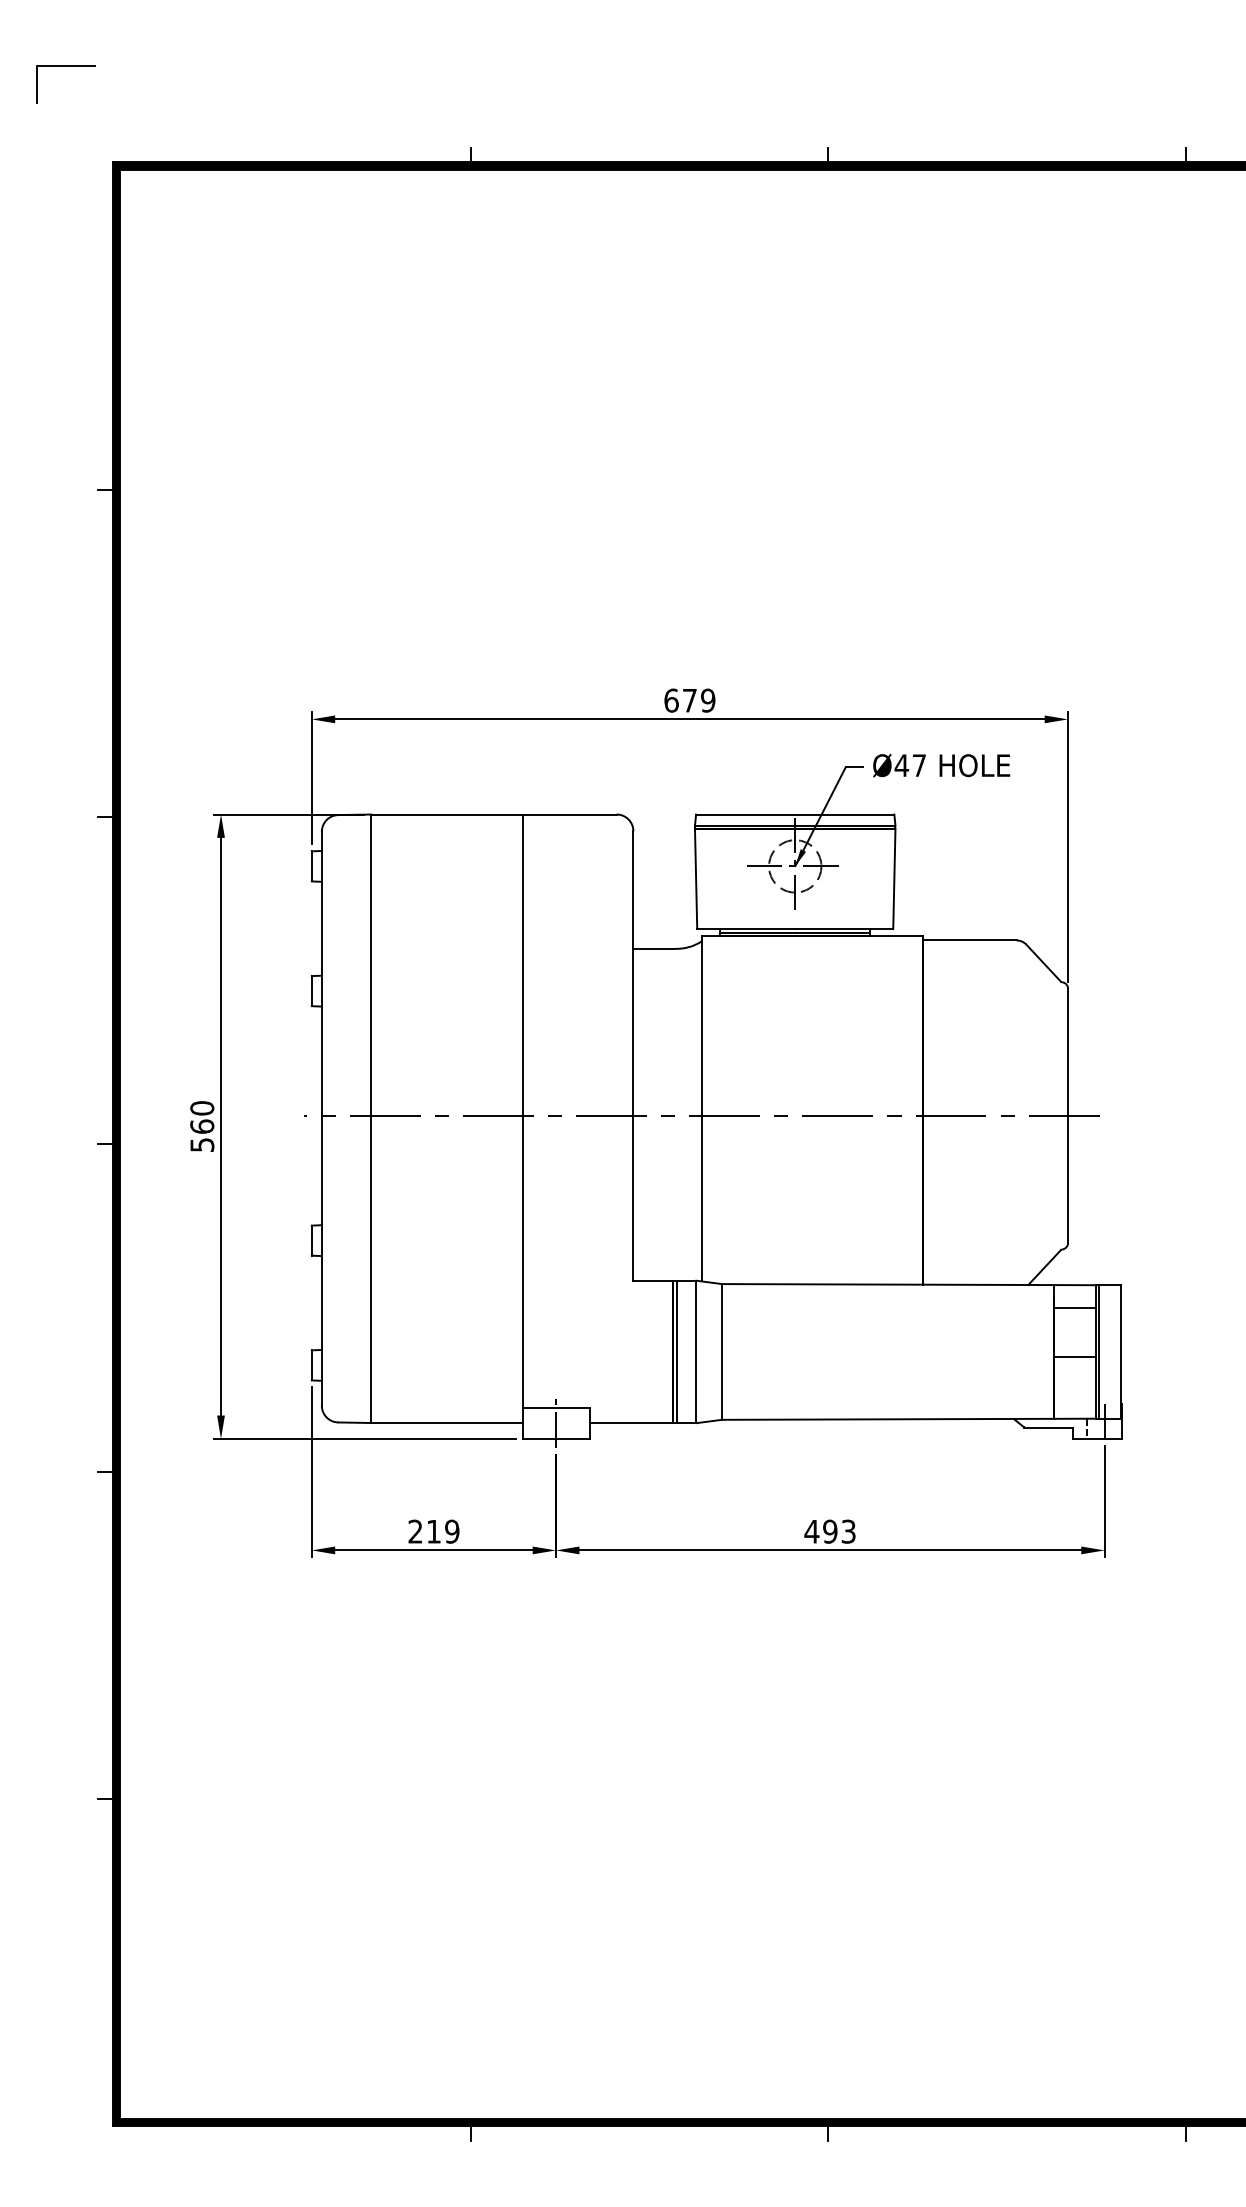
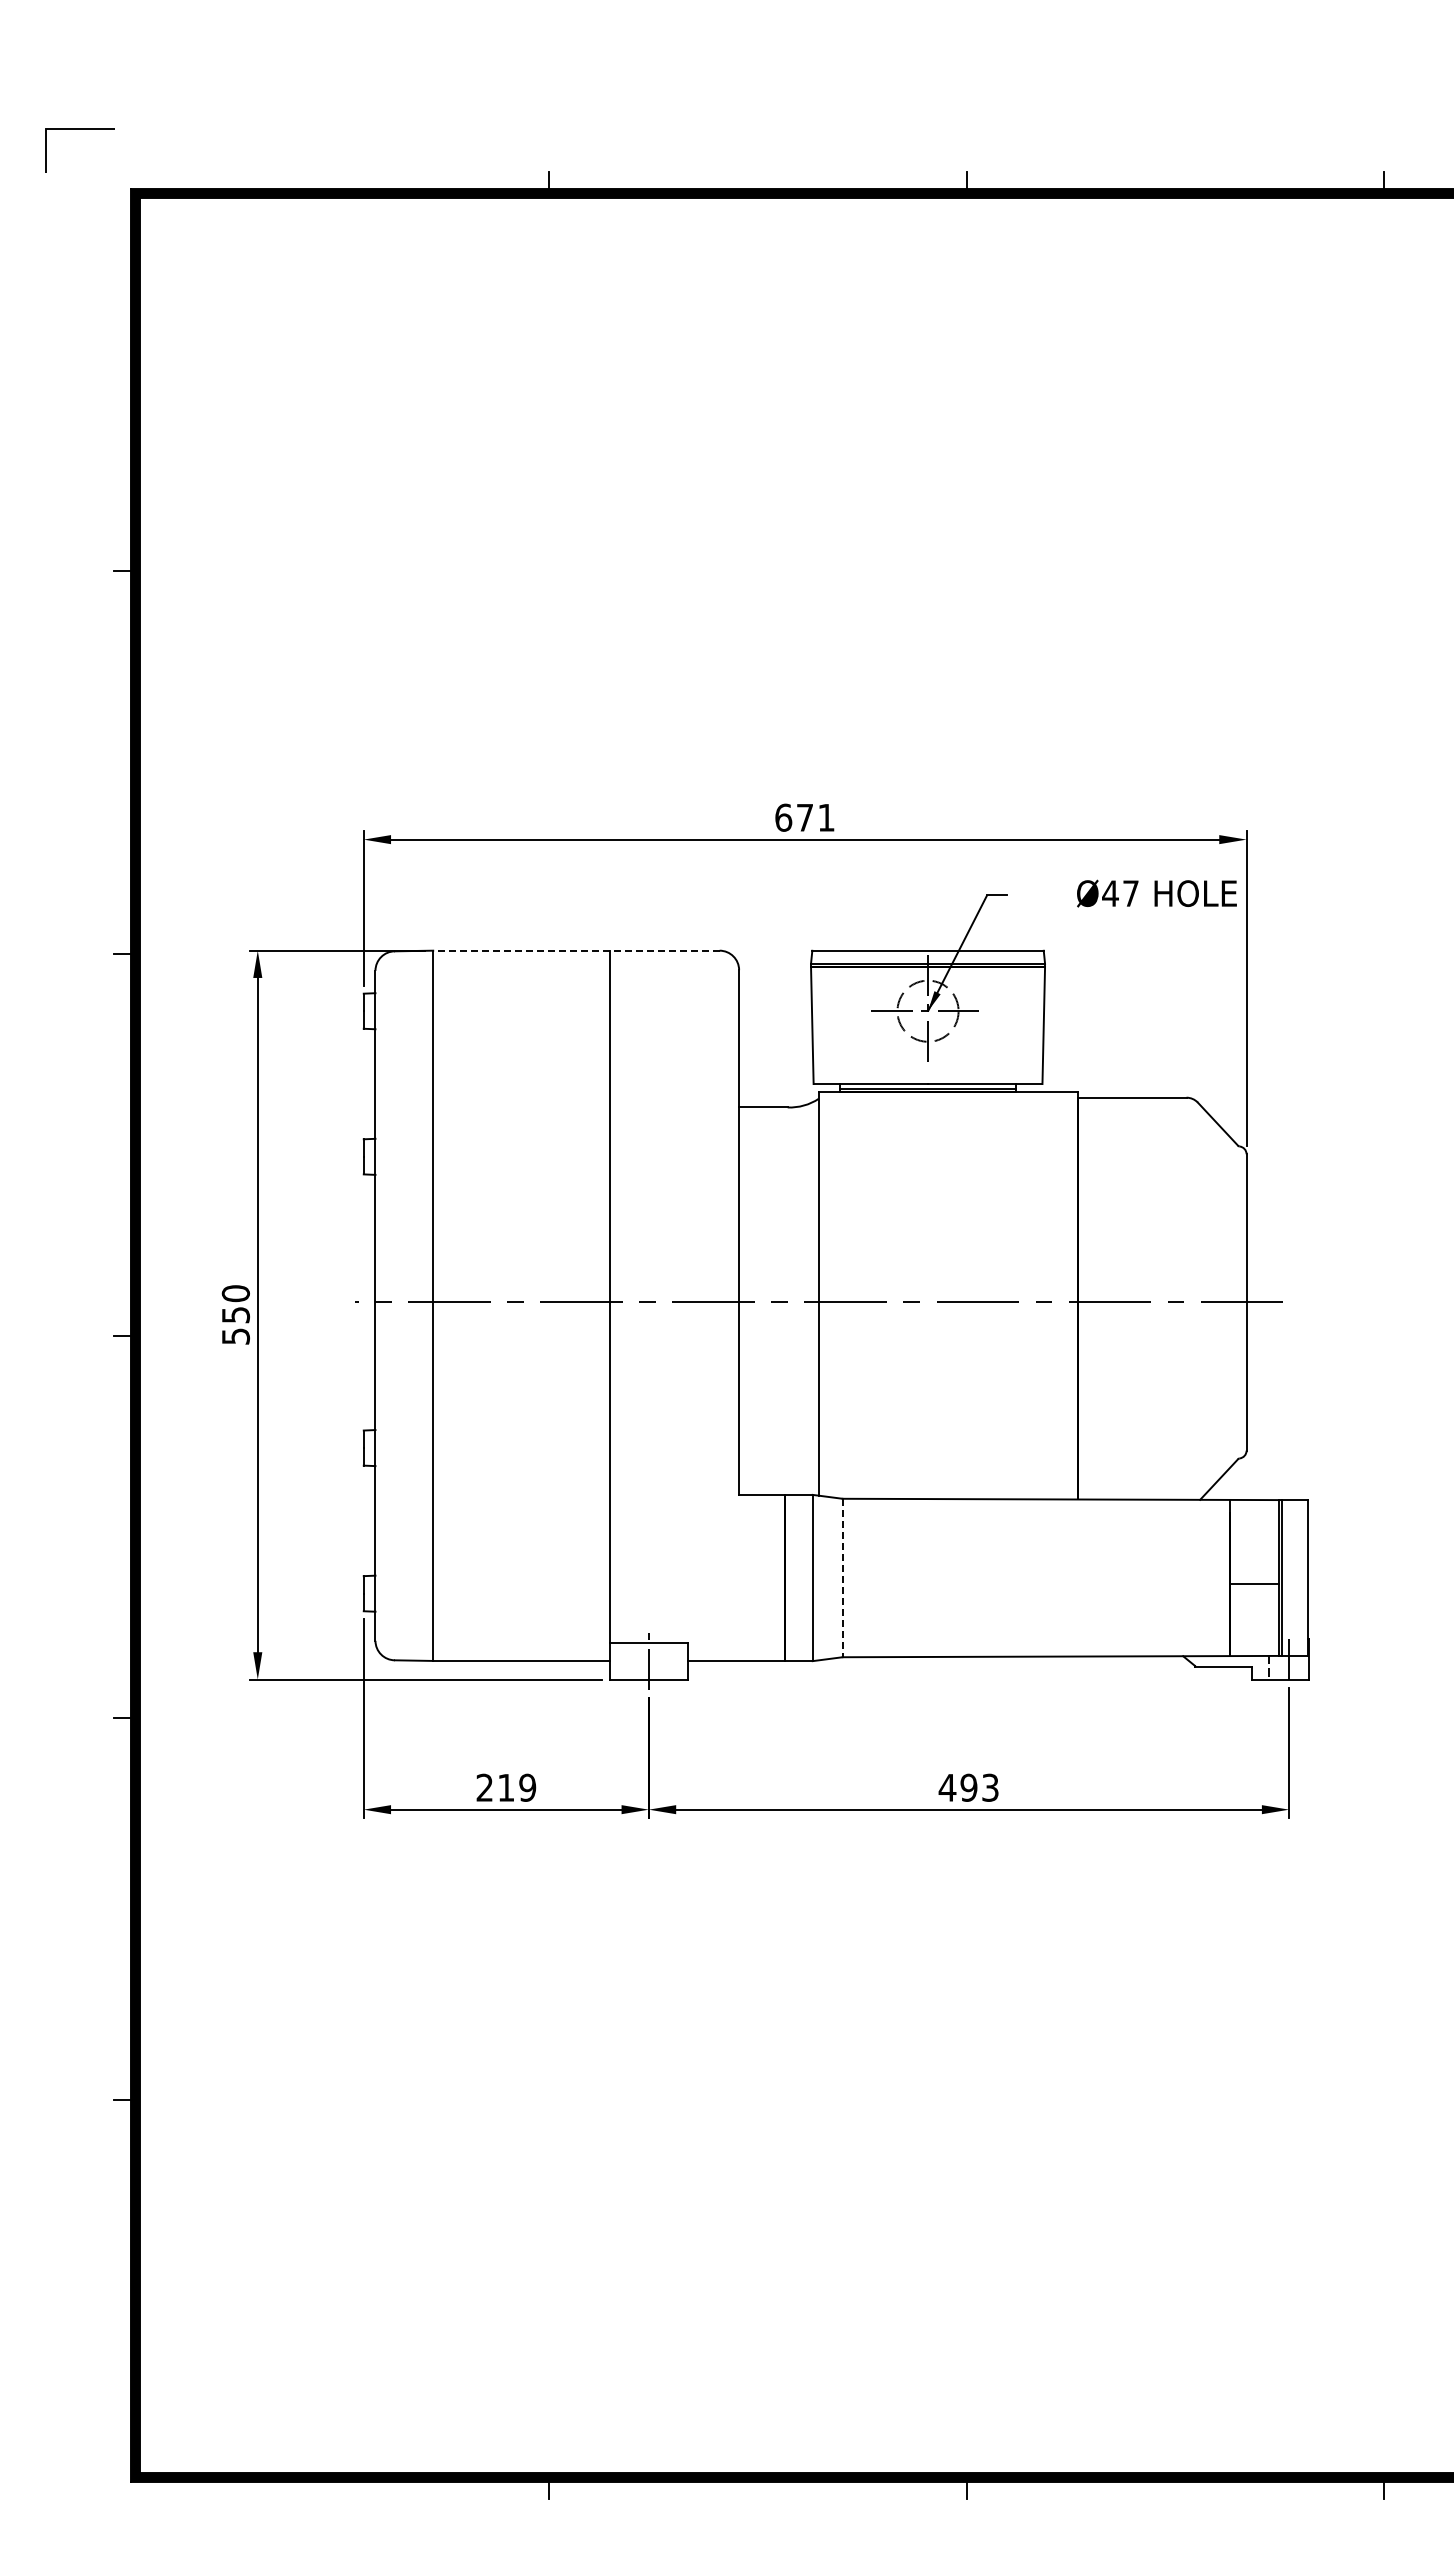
line: (65, 66) -> (79, 129), moved
text: (708, 700) -> (826, 817), 679 -> 671
text: (941, 765) -> (1156, 893), moved
line: (493, 814) -> (575, 950), solid -> dashed
text: (201, 1126) -> (235, 1314), 560 -> 550
line: (1074, 1308) -> (1254, 1527), removed
line: (676, 1351) -> (789, 1577), removed
line: (721, 1352) -> (842, 1578), solid -> dashed

